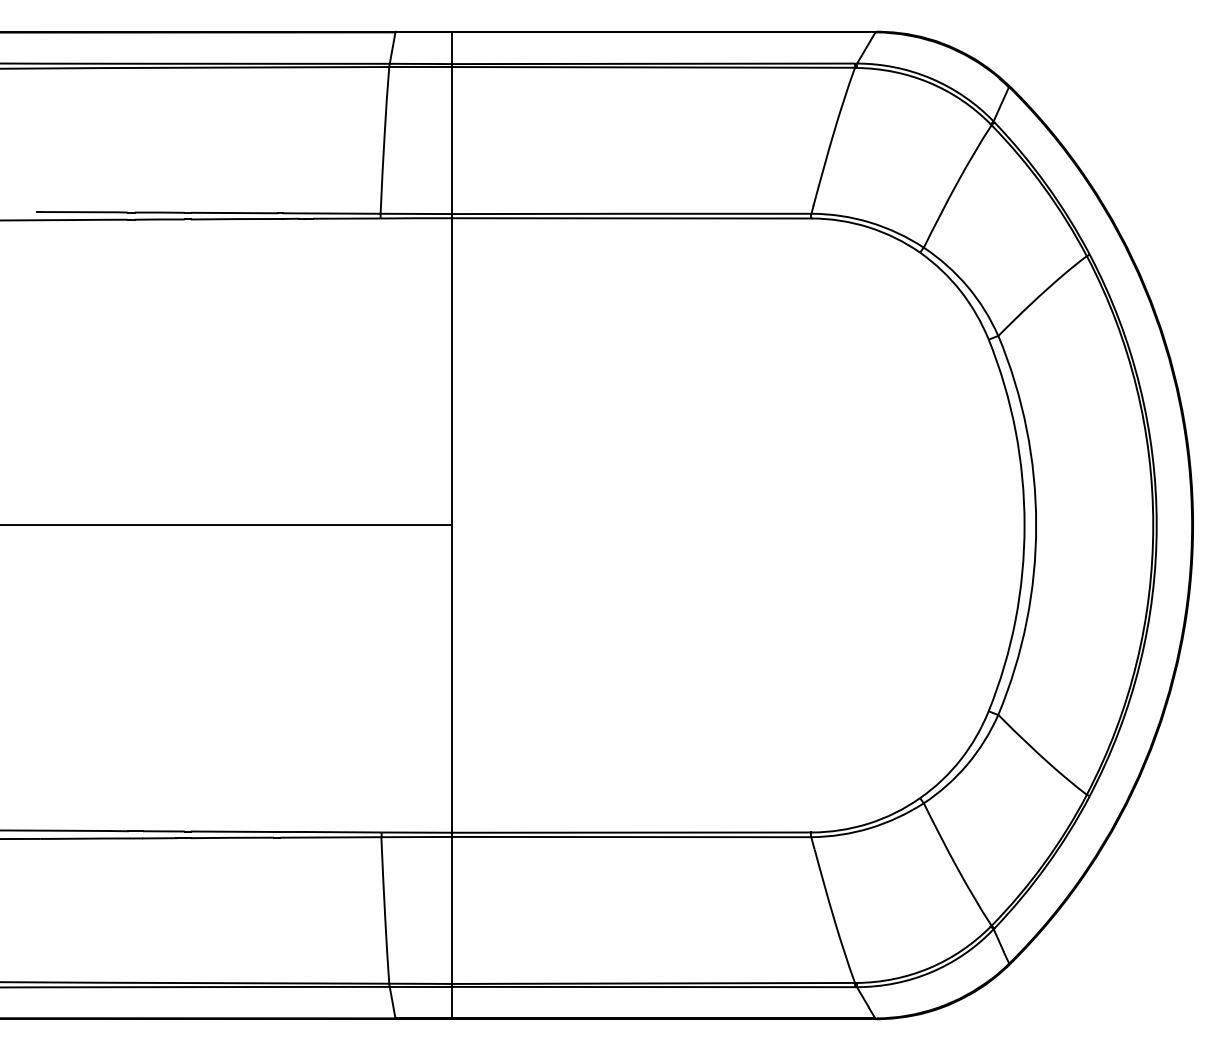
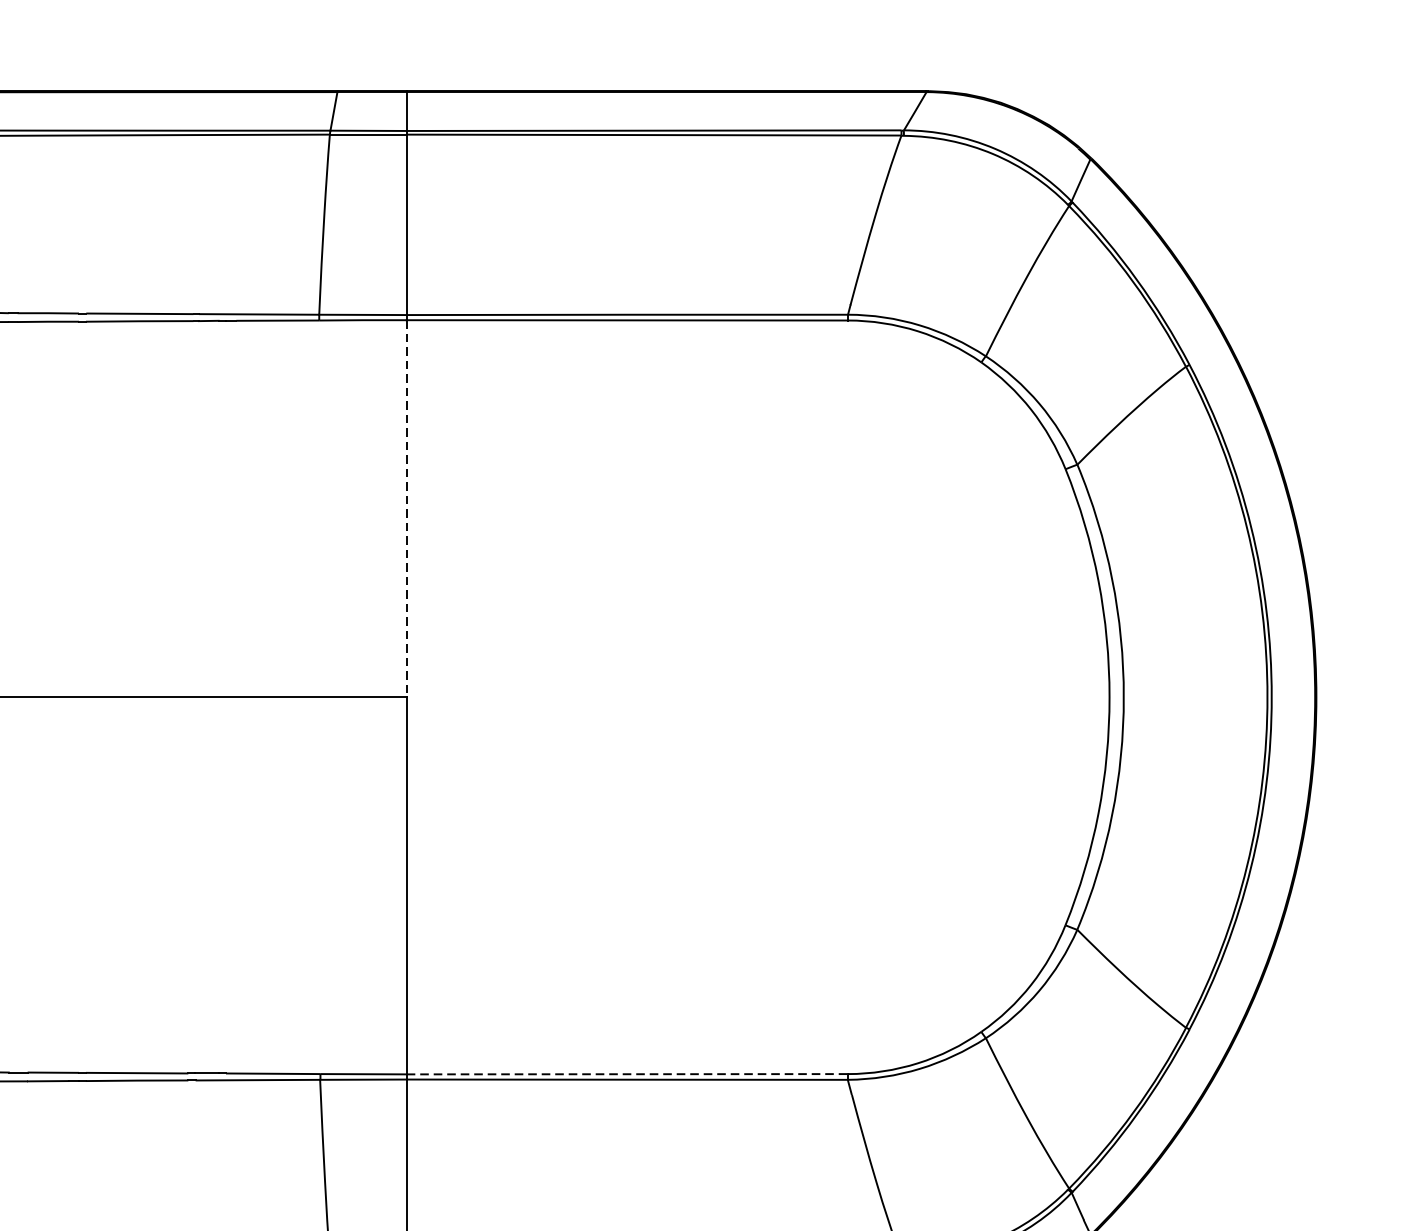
line: (451, 371) -> (406, 508), solid -> dashed
line: (631, 832) -> (627, 1074), solid -> dashed

